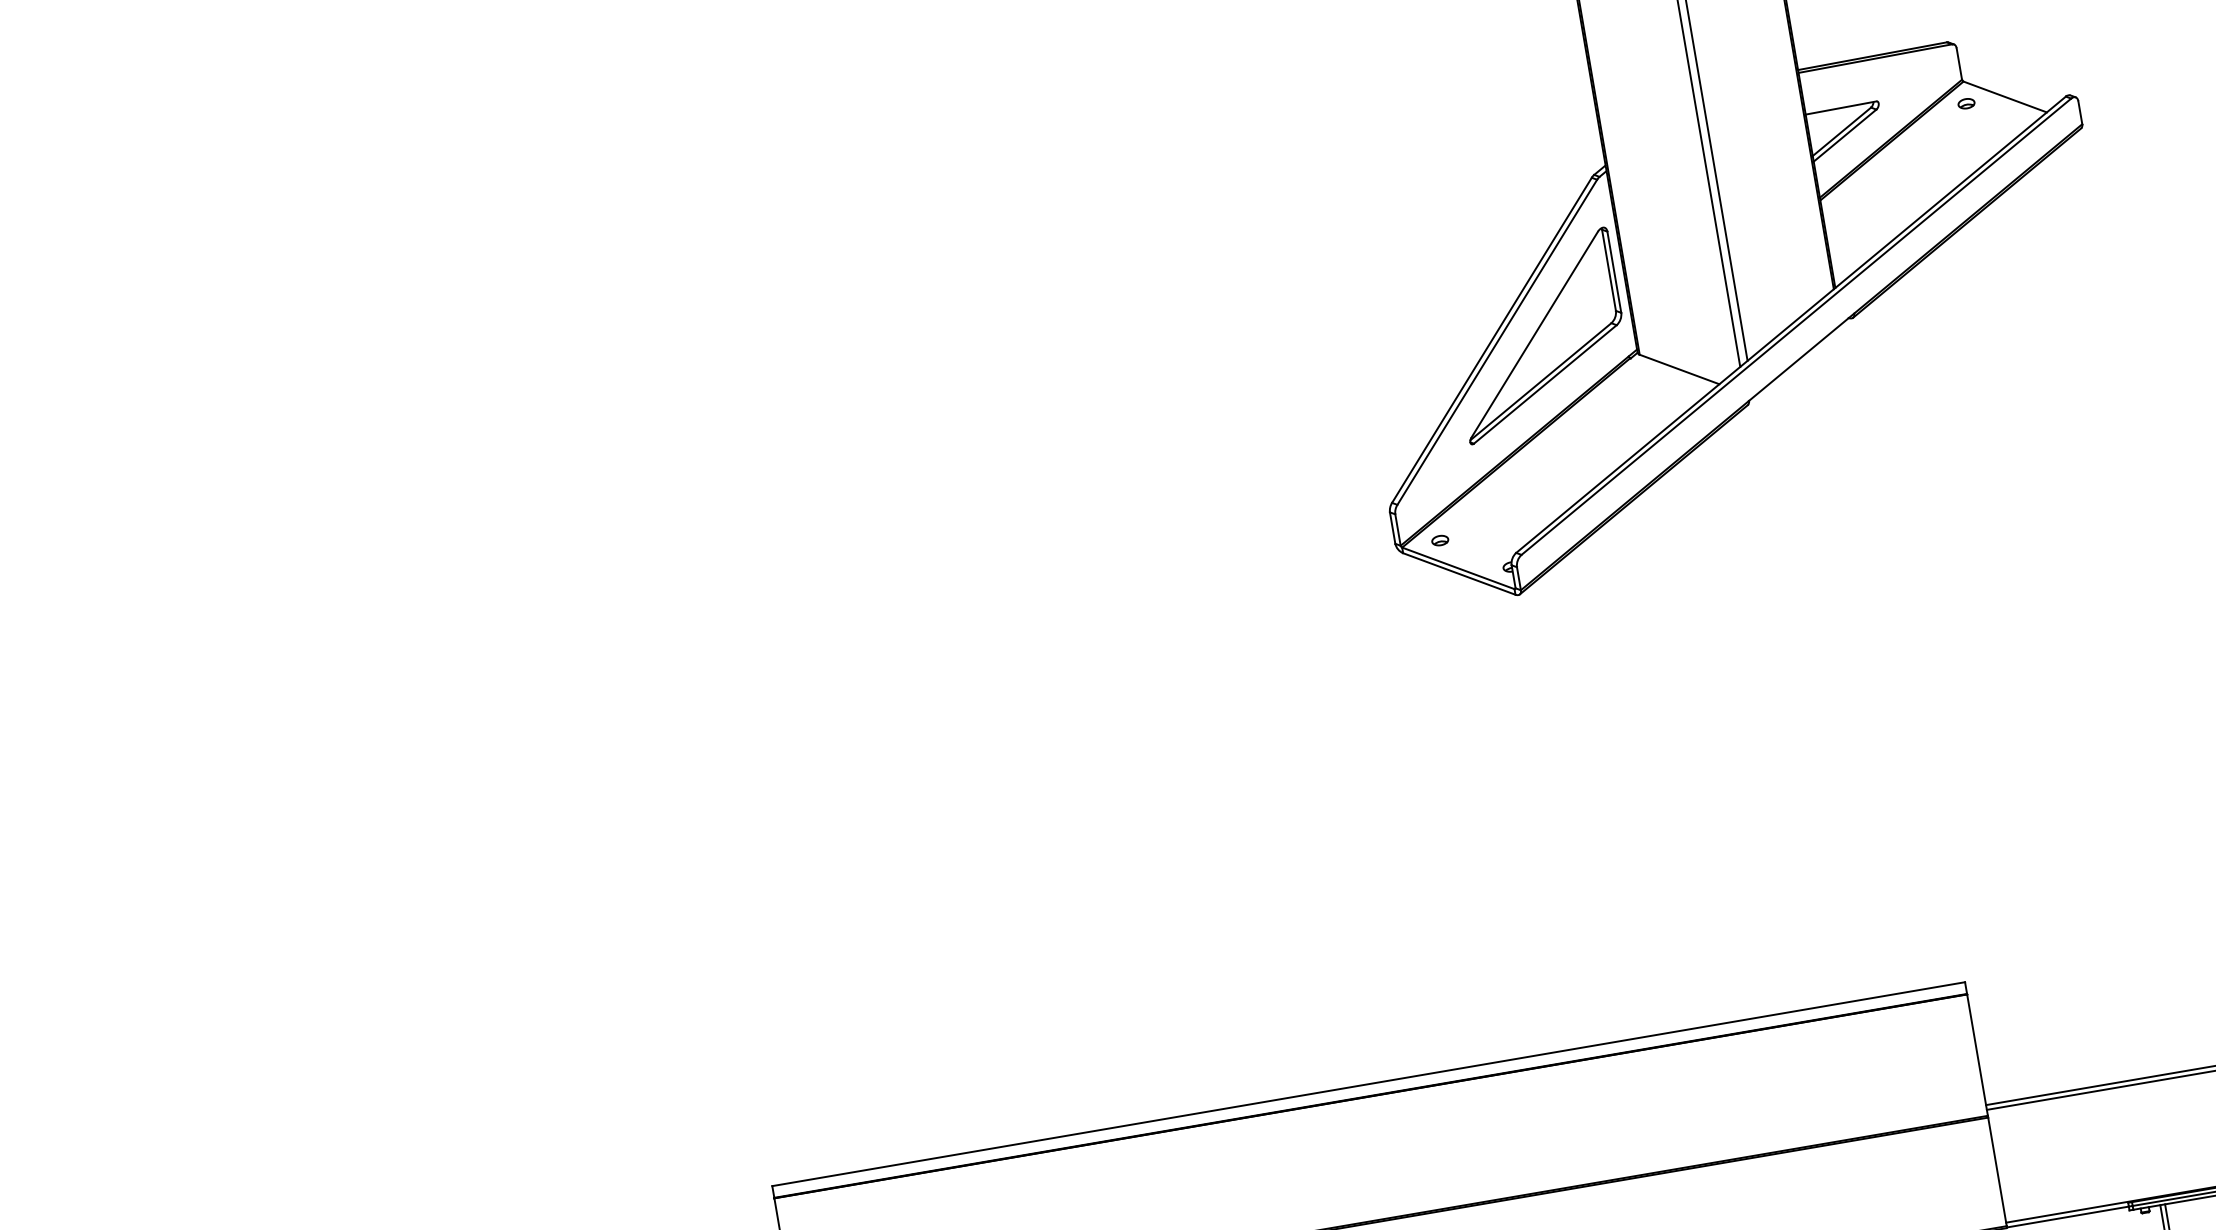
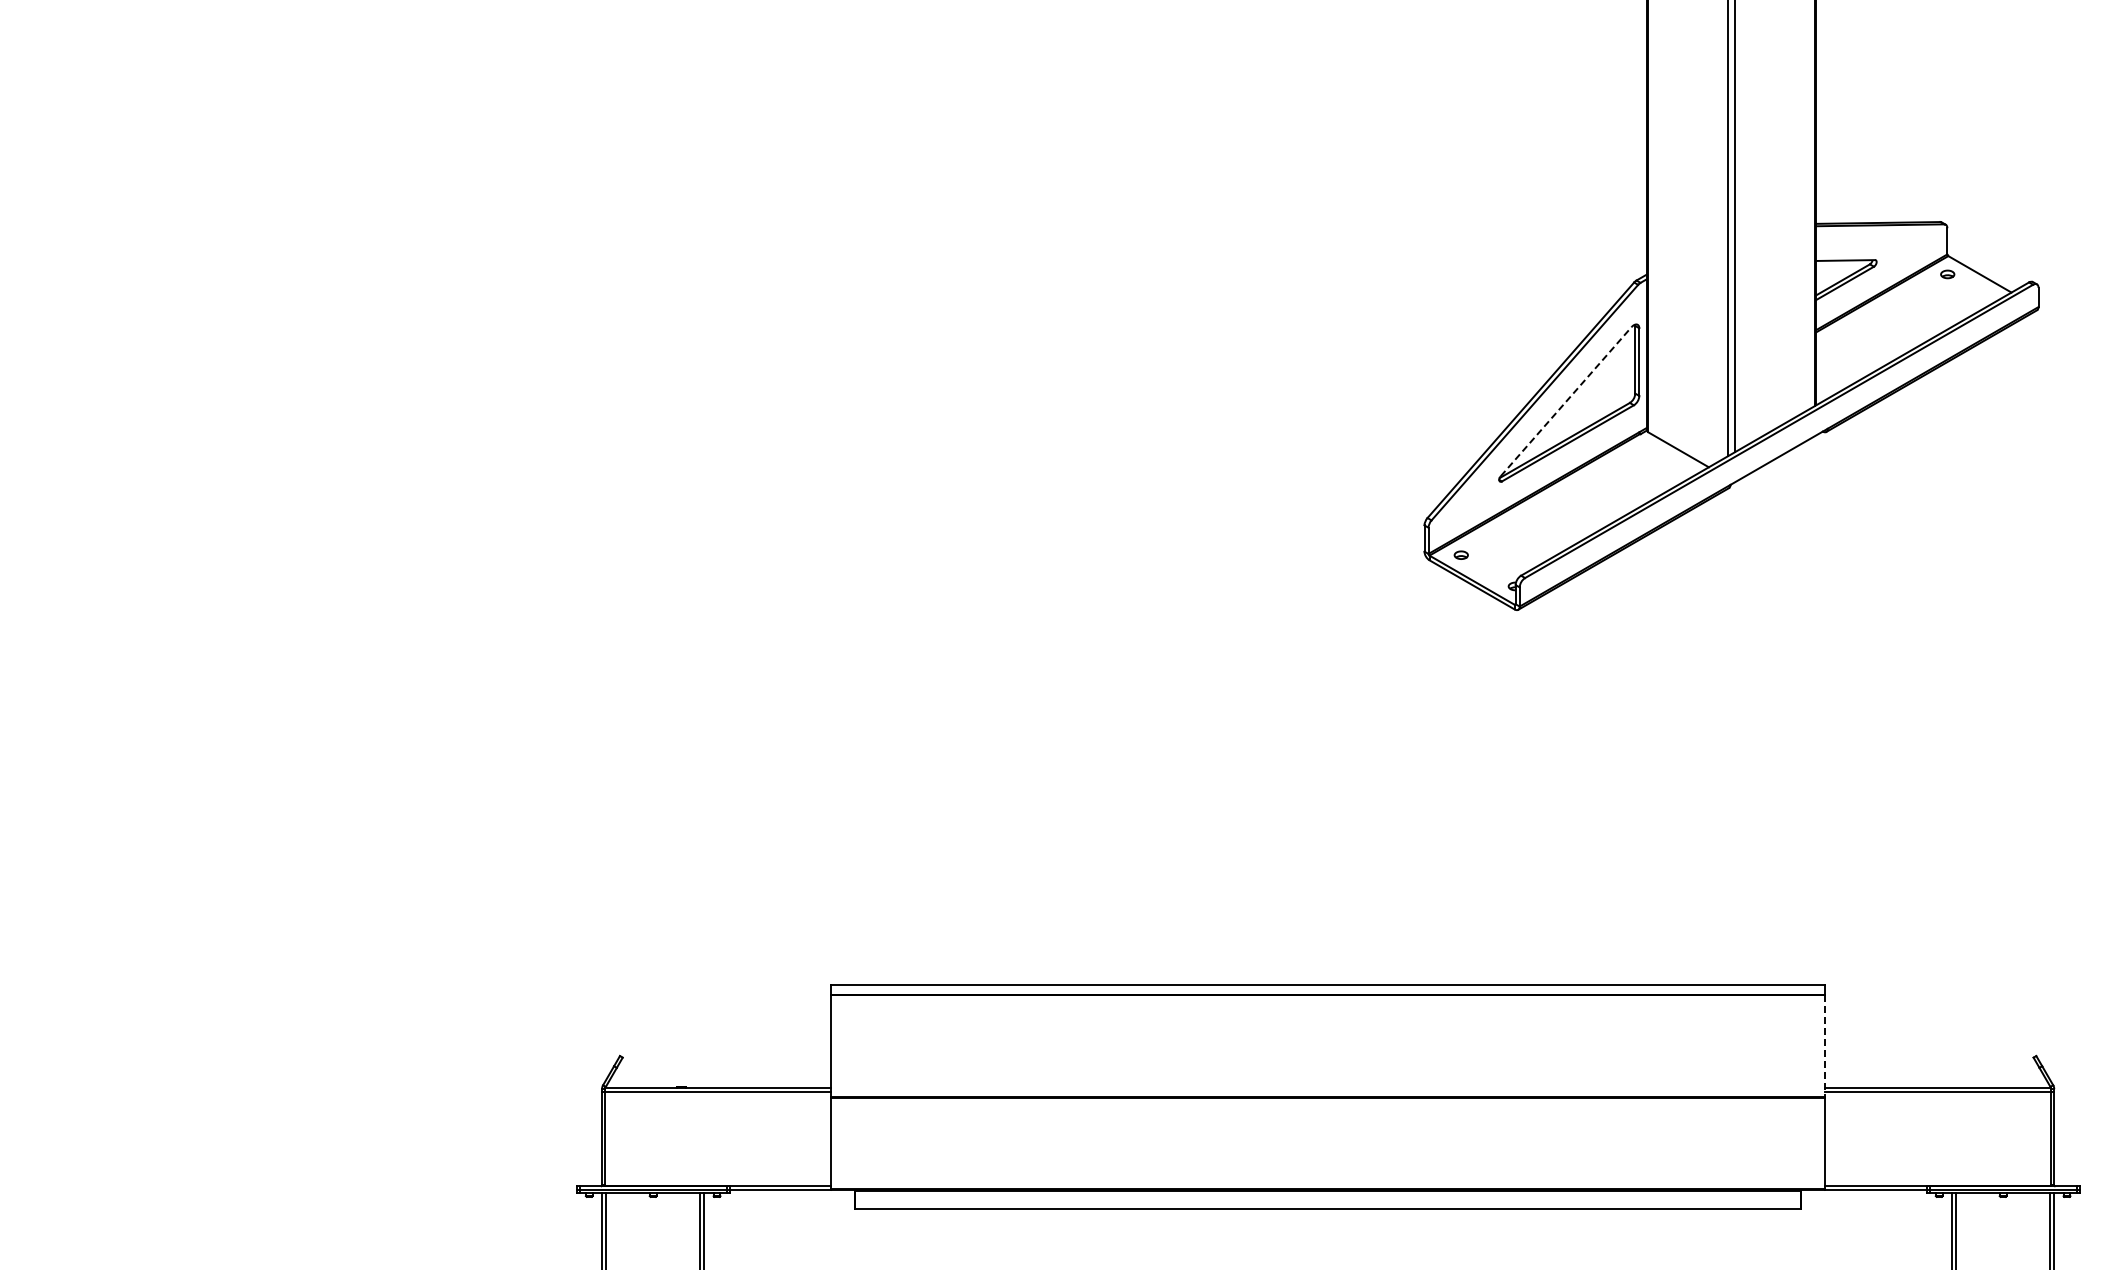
line: (1534, 334) -> (1566, 401), solid -> dashed
line: (1977, 1055) -> (1824, 1046), solid -> dashed

